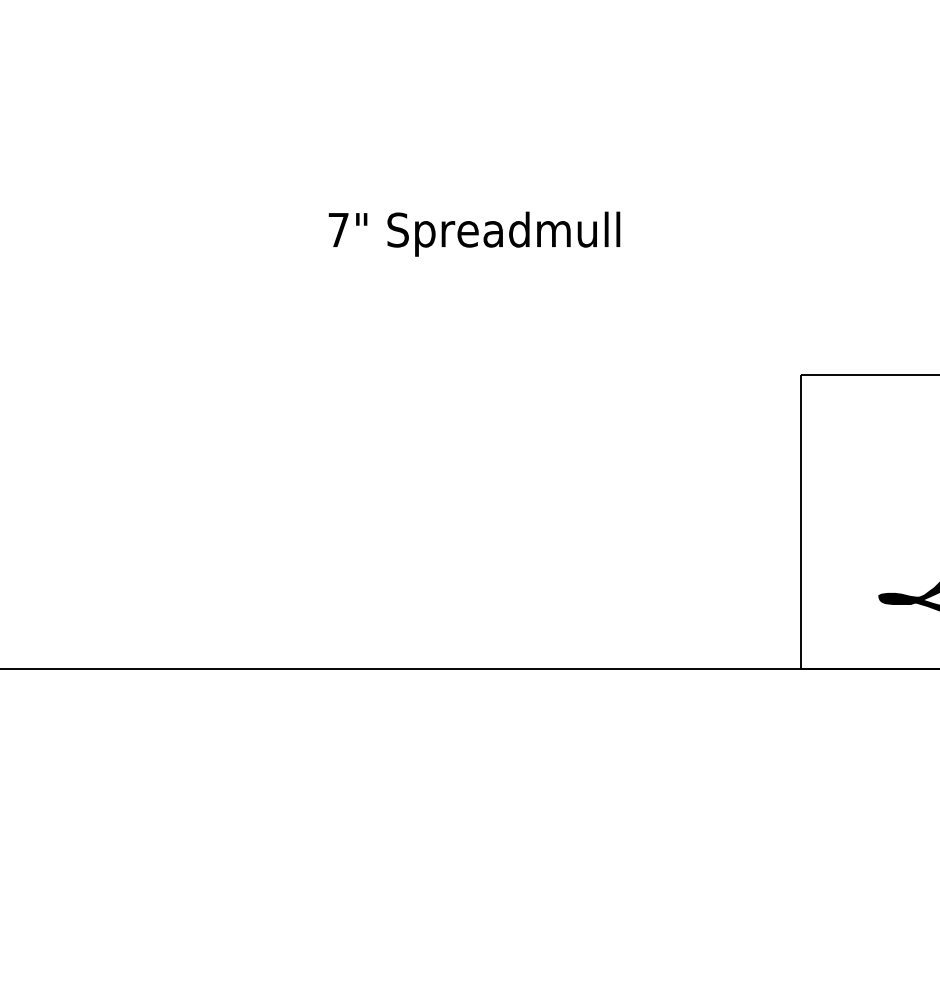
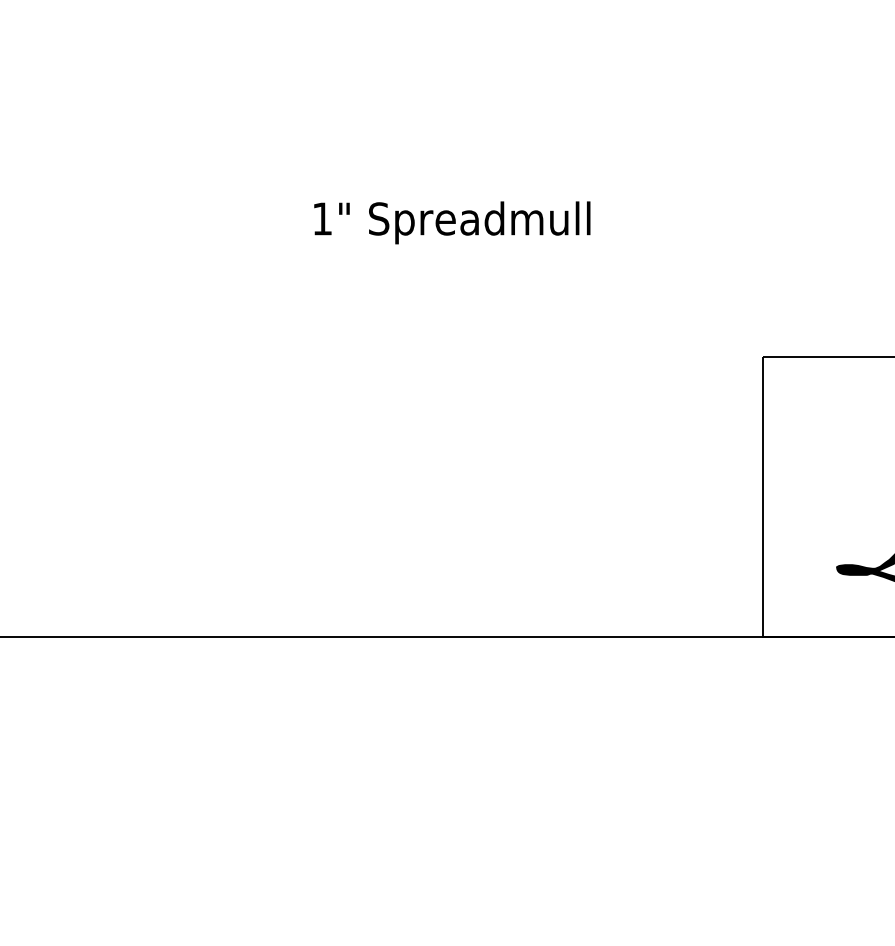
text: (338, 230) -> (322, 219), 7" -> 1"

